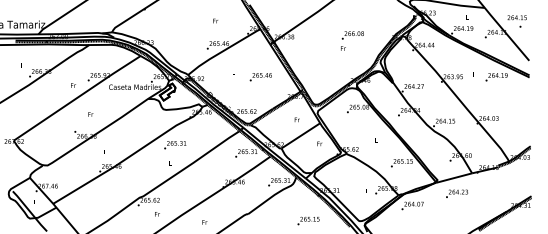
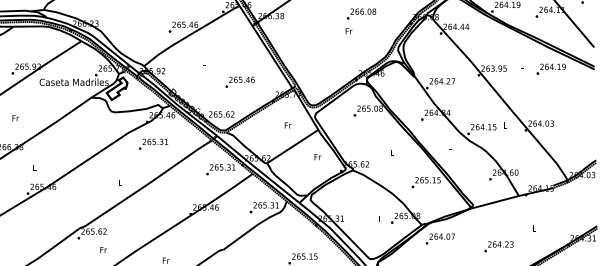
text: (260, 77) -> (239, 82), moved
text: (175, 145) -> (153, 144), moved
text: (457, 193) -> (499, 246), moved

